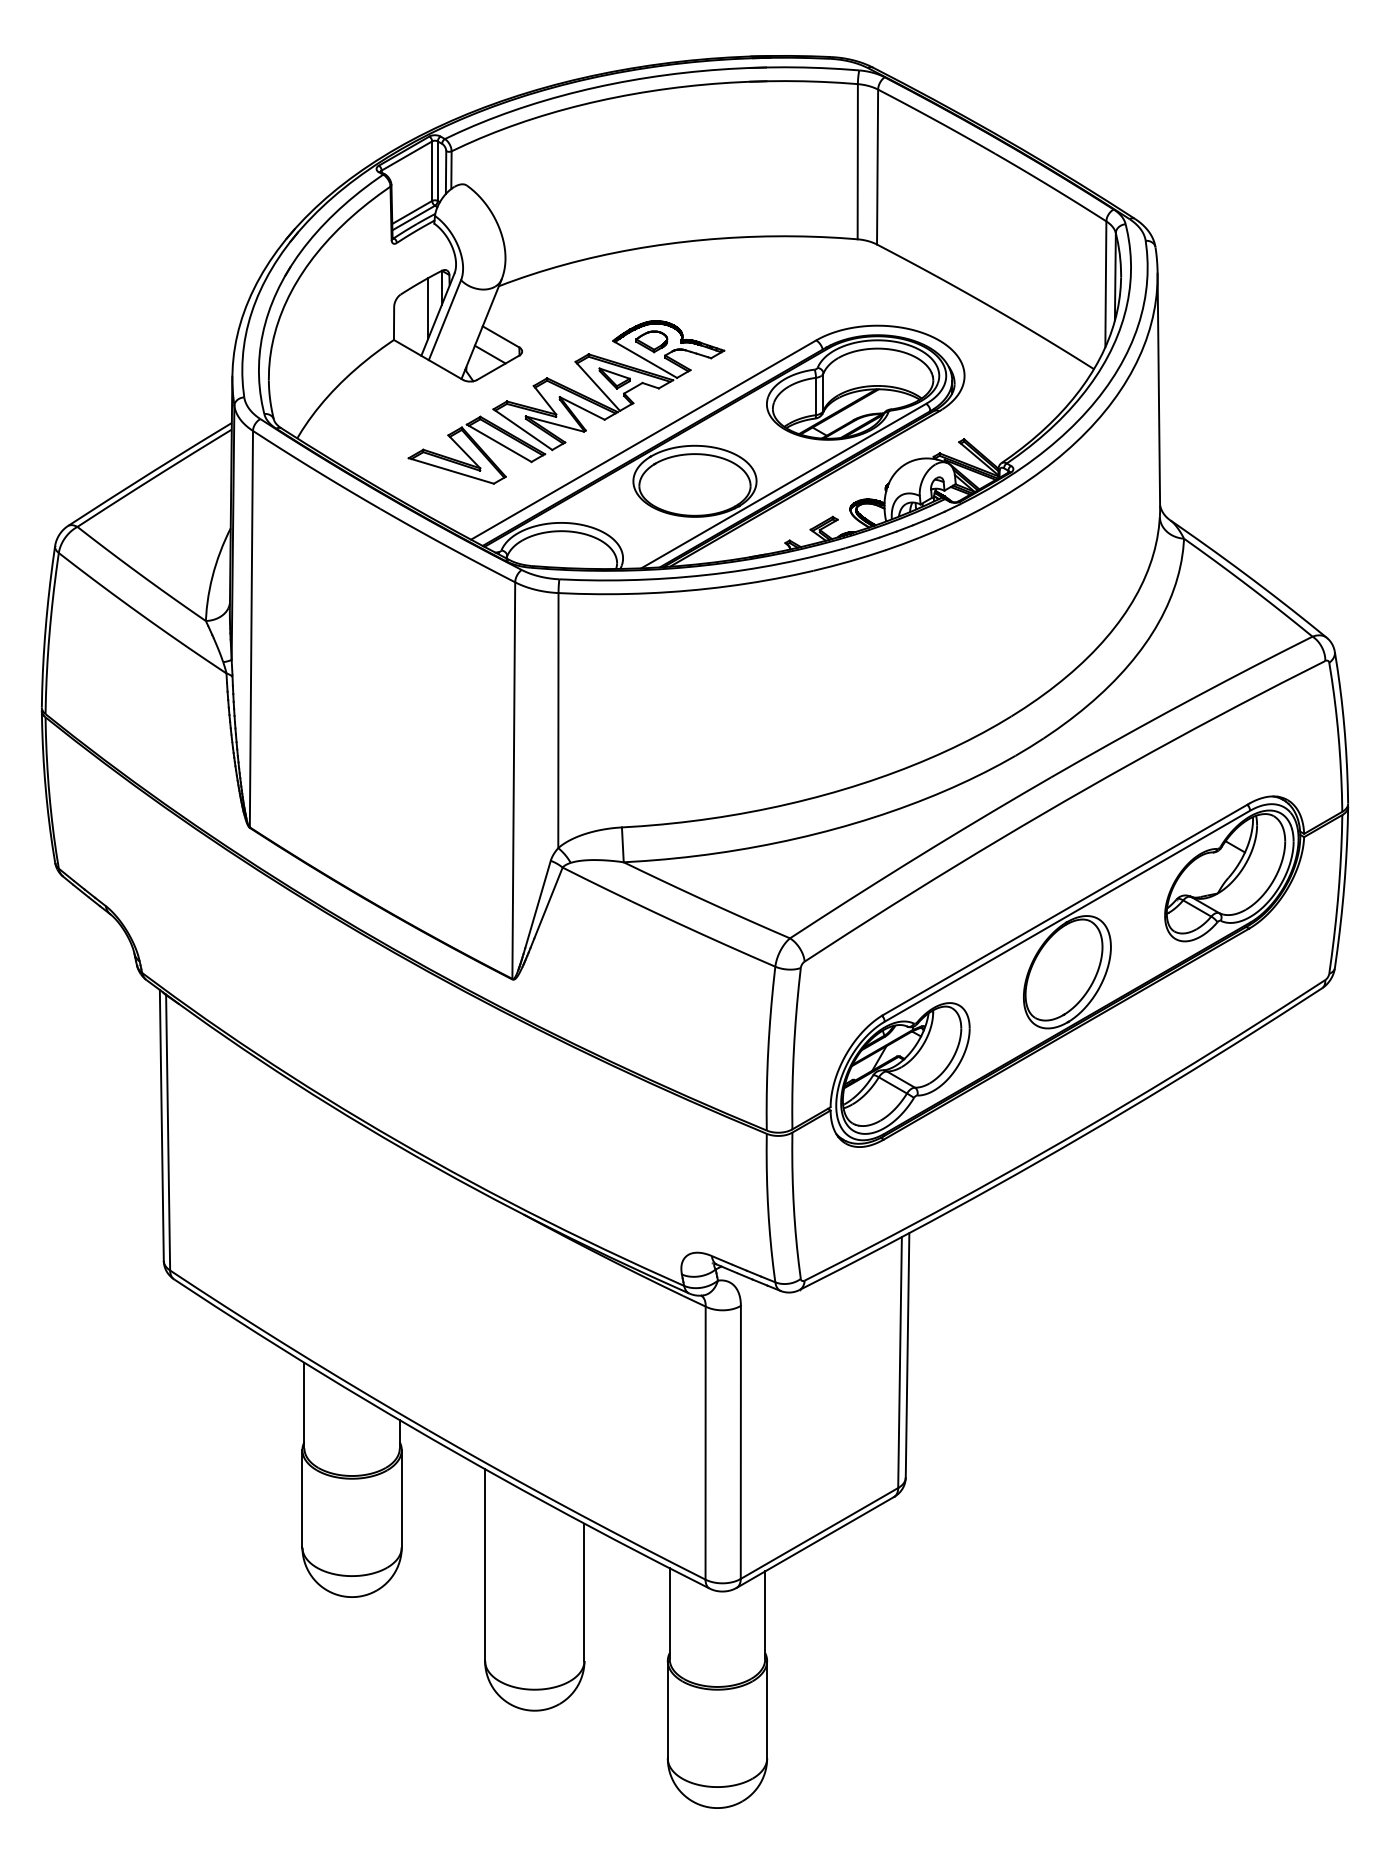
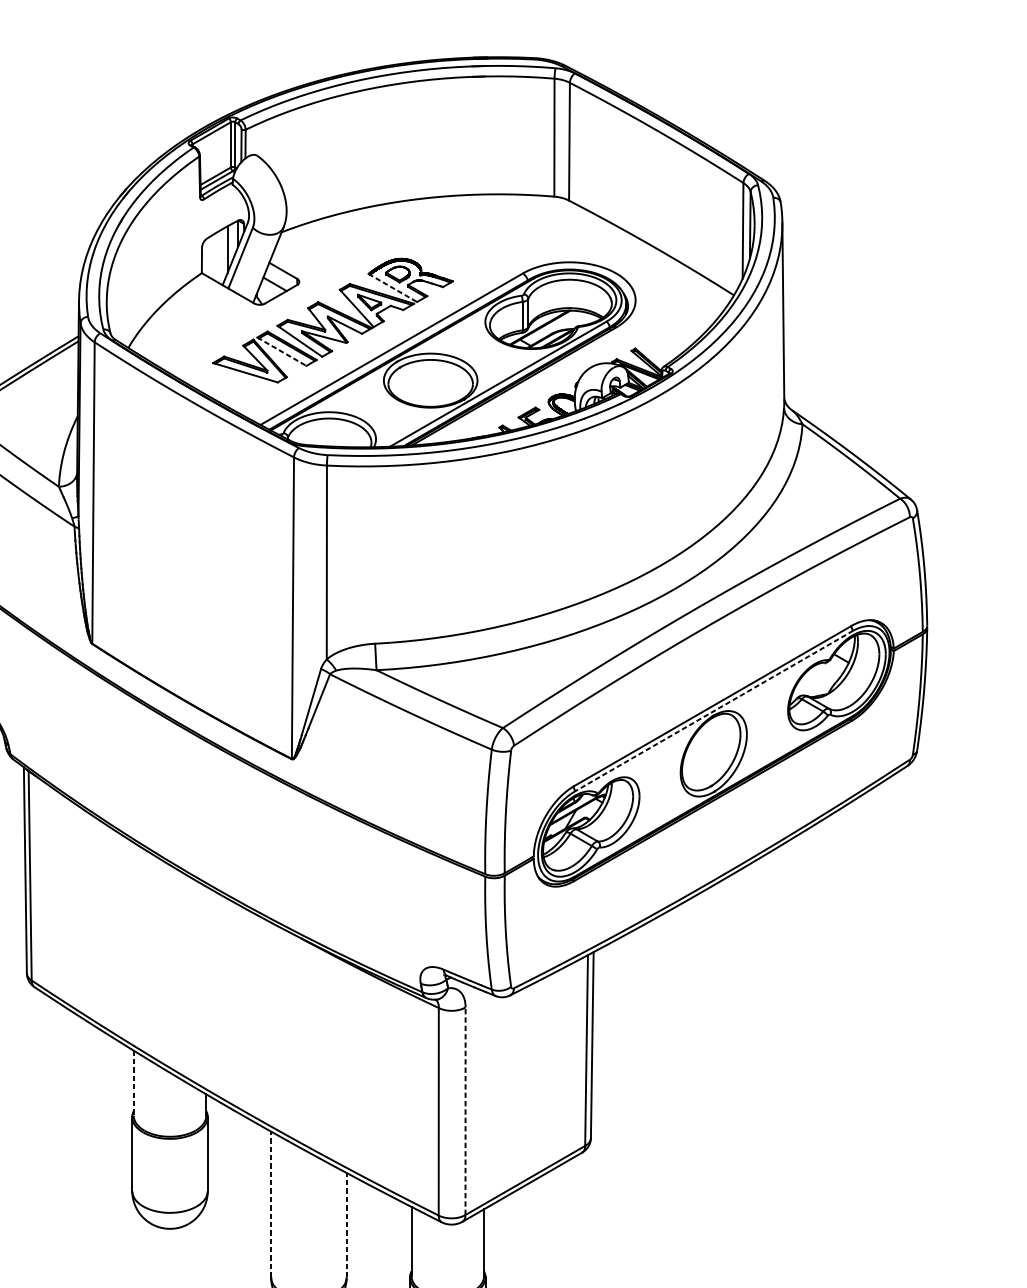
line: (645, 359) -> (393, 288), solid -> dashed
line: (499, 443) -> (282, 351), solid -> dashed
line: (1067, 916) -> (713, 711), solid -> dashed
line: (304, 1405) -> (133, 1083), solid -> dashed
line: (740, 1442) -> (465, 1111), solid -> dashed
line: (485, 1565) -> (271, 1204), solid -> dashed
line: (584, 1592) -> (346, 1225), solid -> dashed

